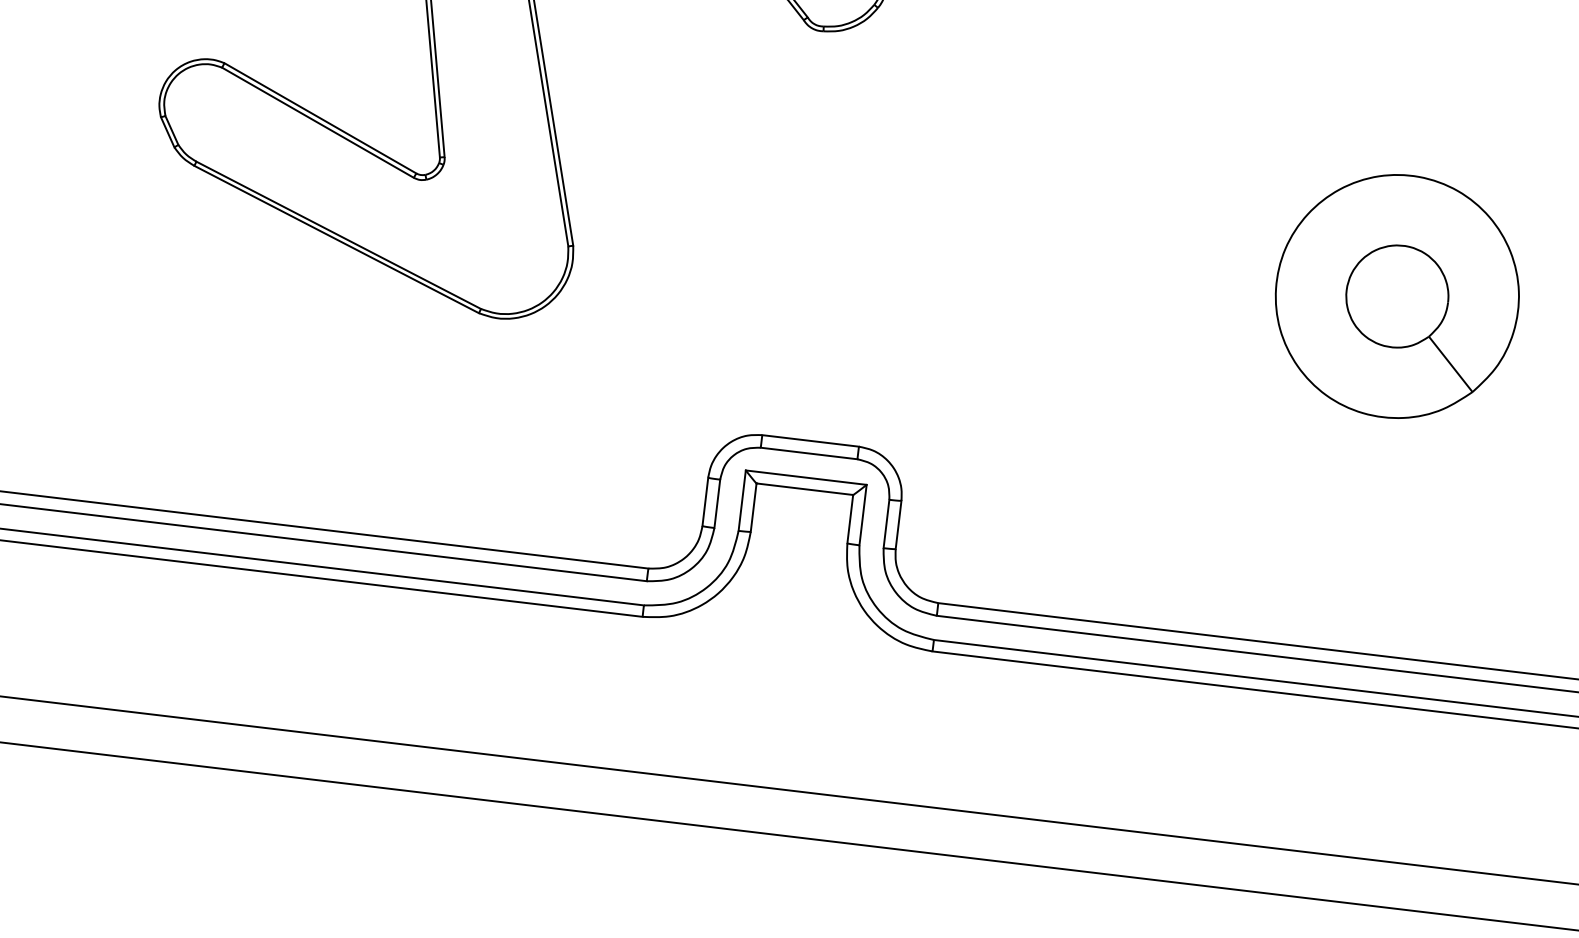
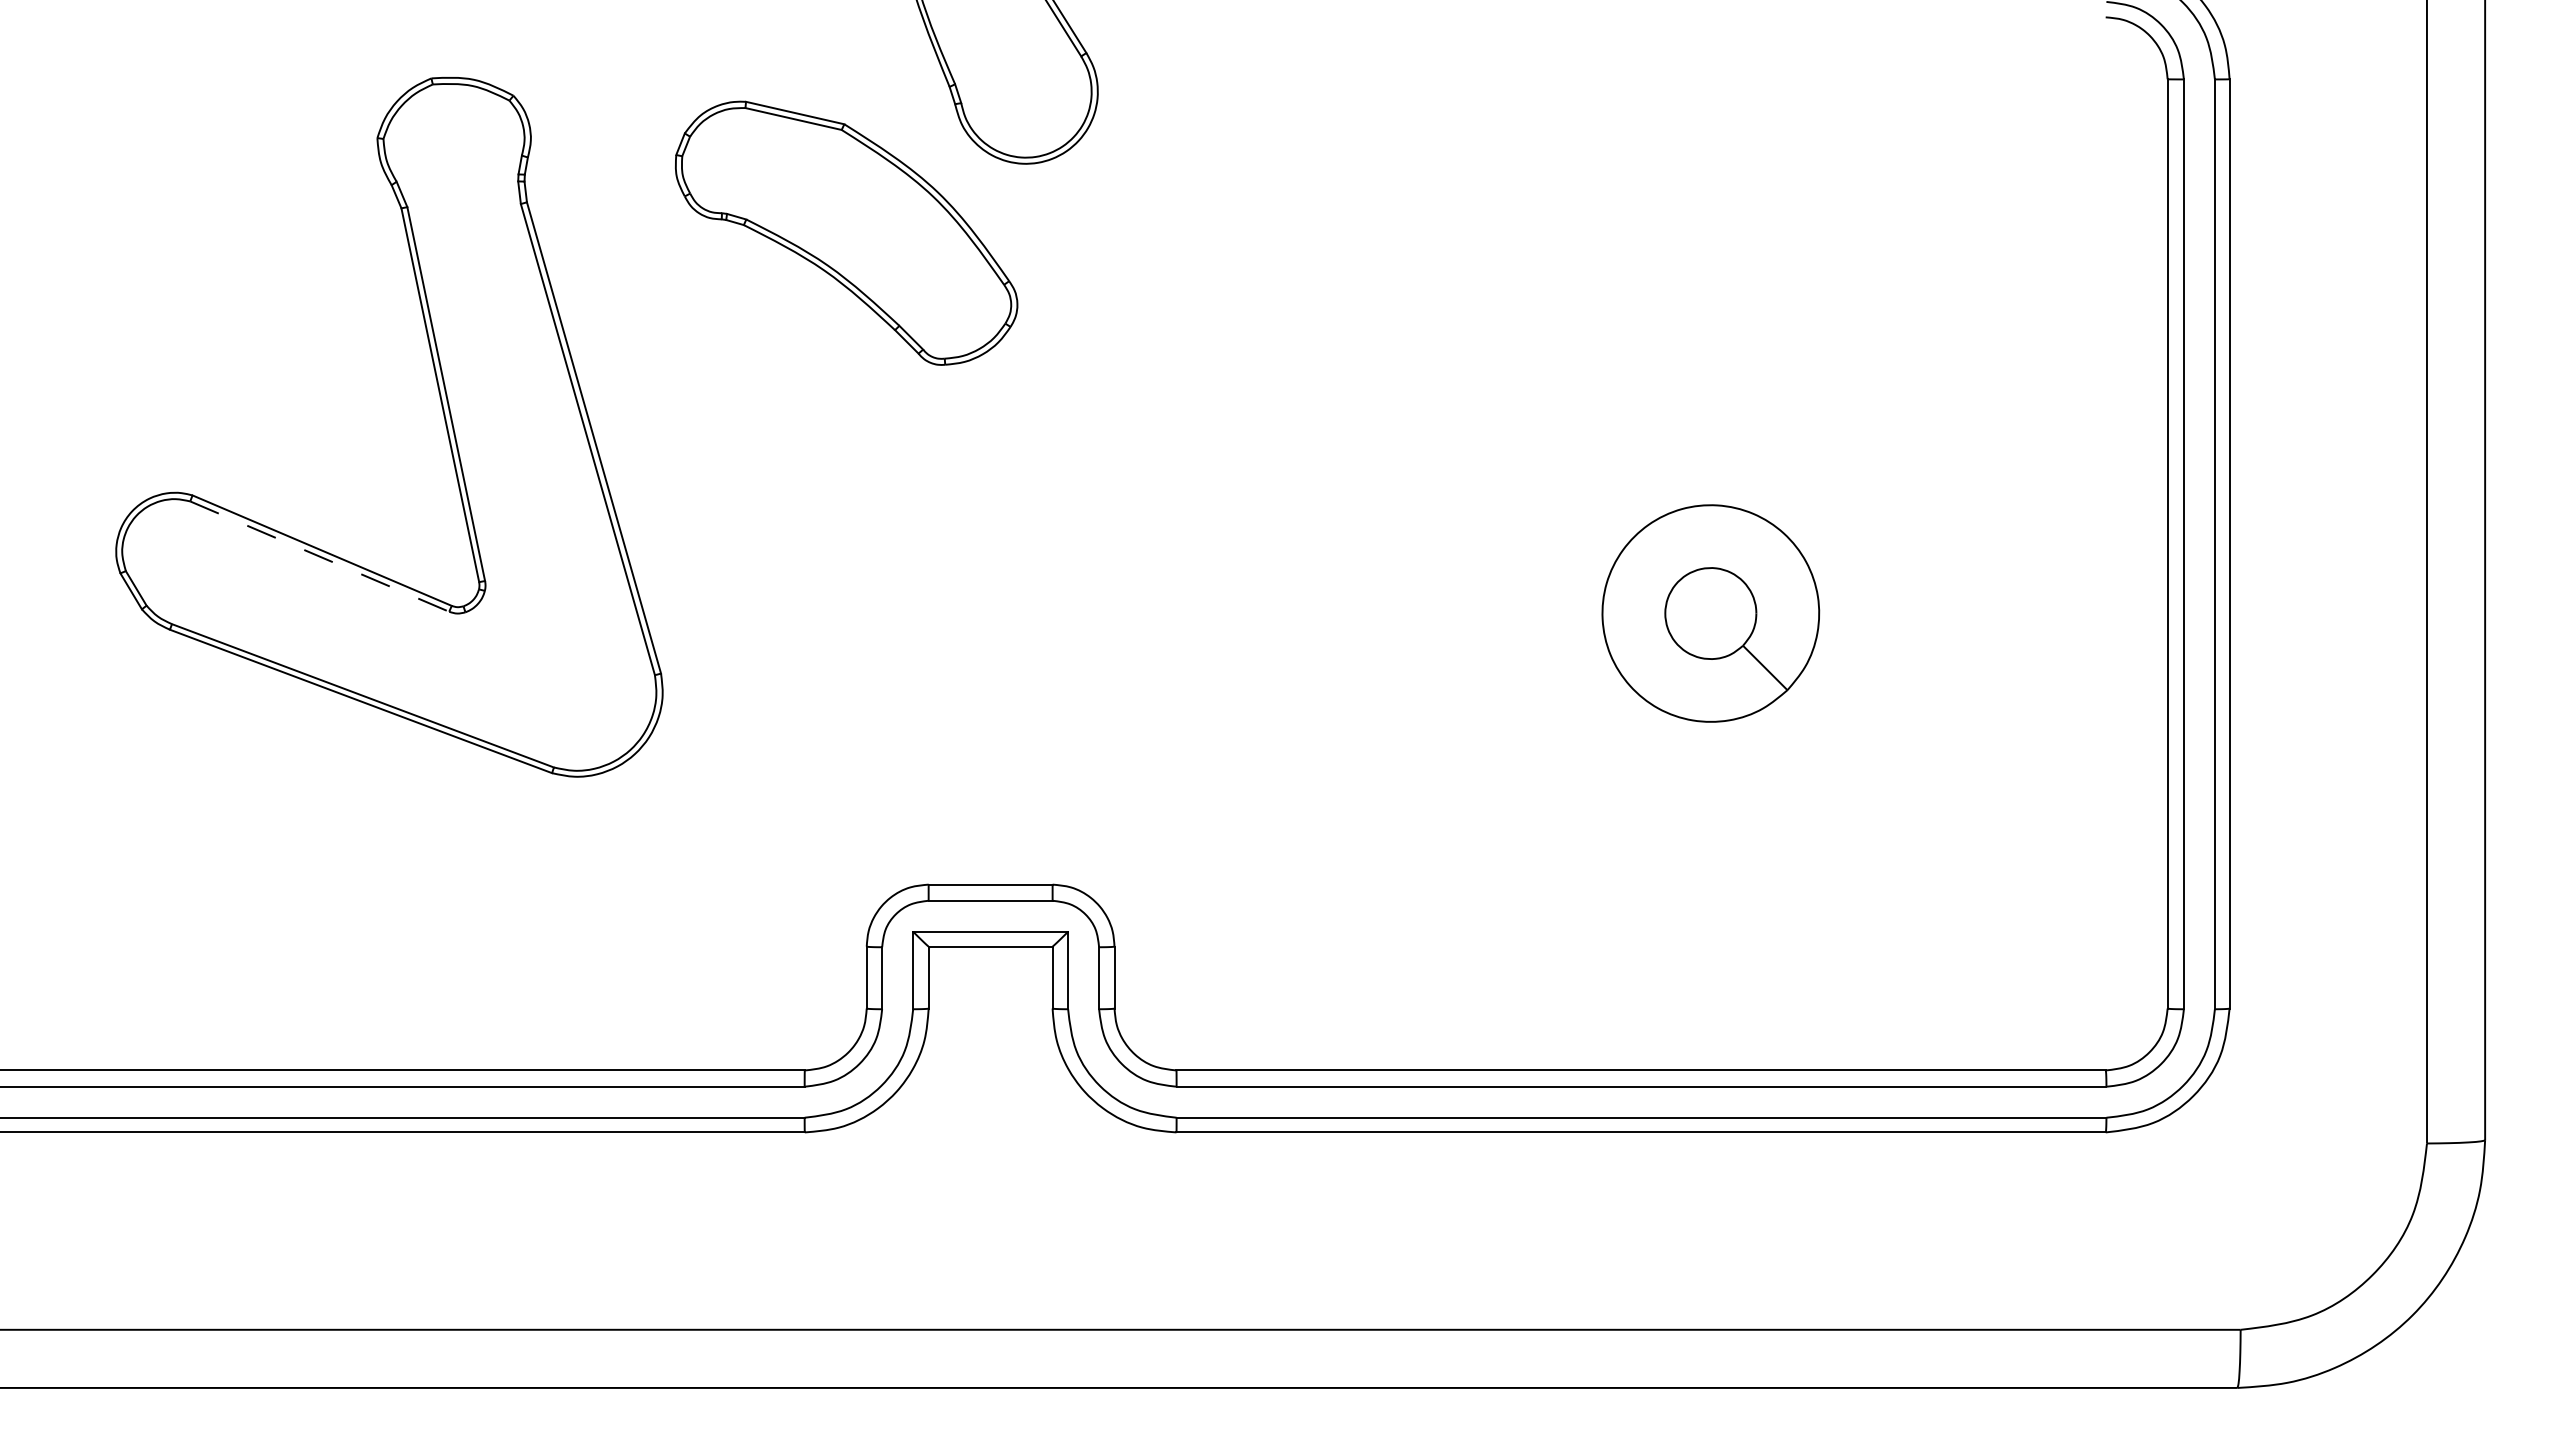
line: (317, 122) -> (319, 556), solid -> dashed
part: (1397, 296) -> (1710, 613), size x0.7

